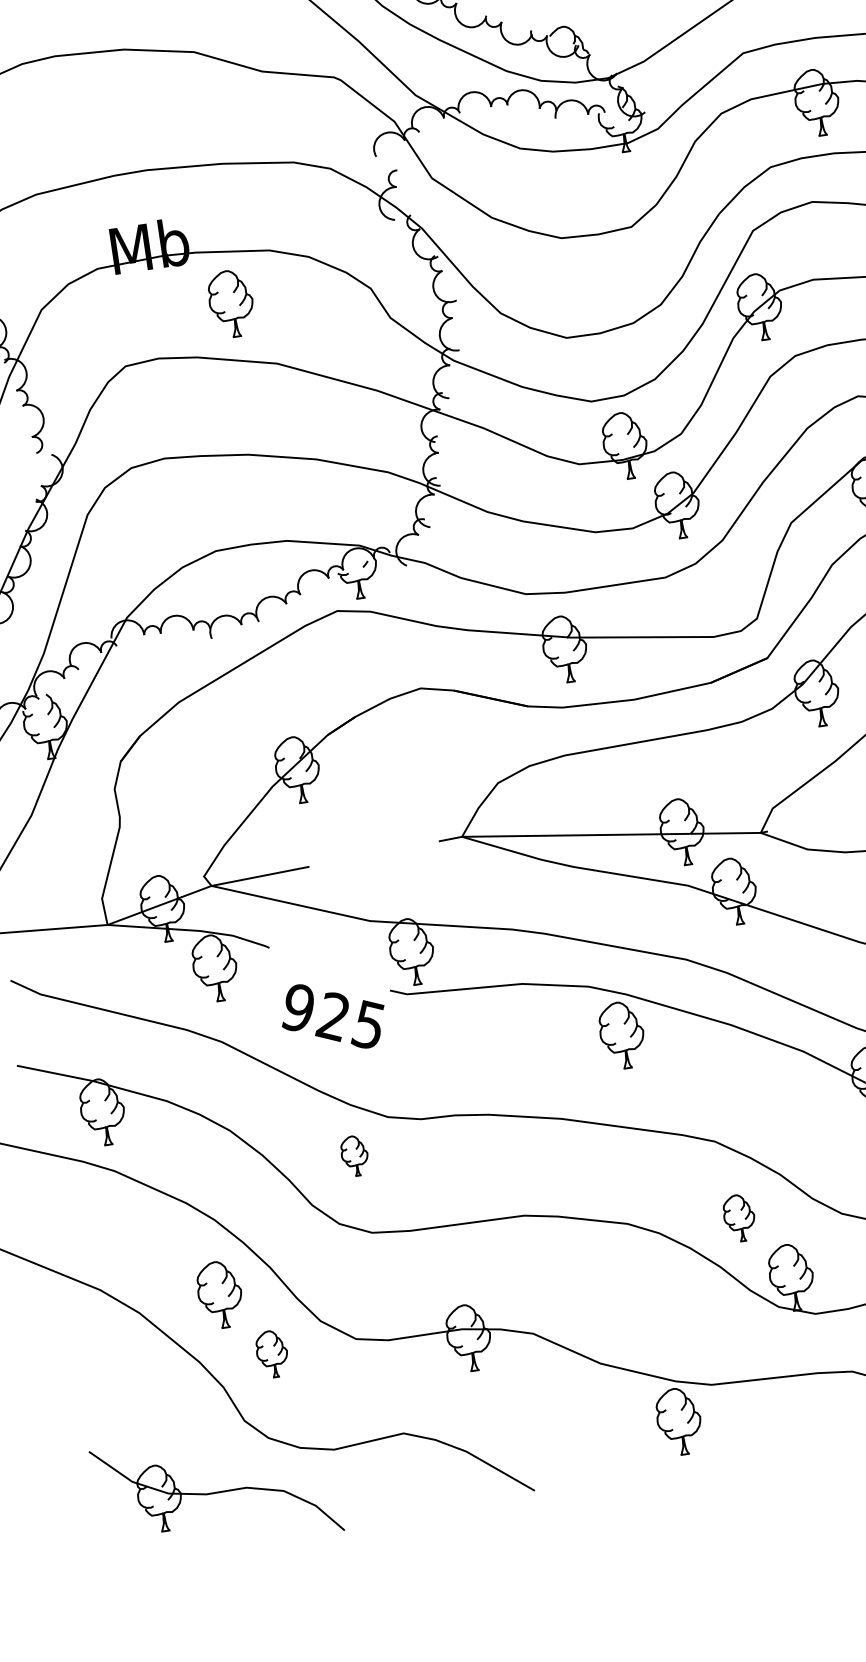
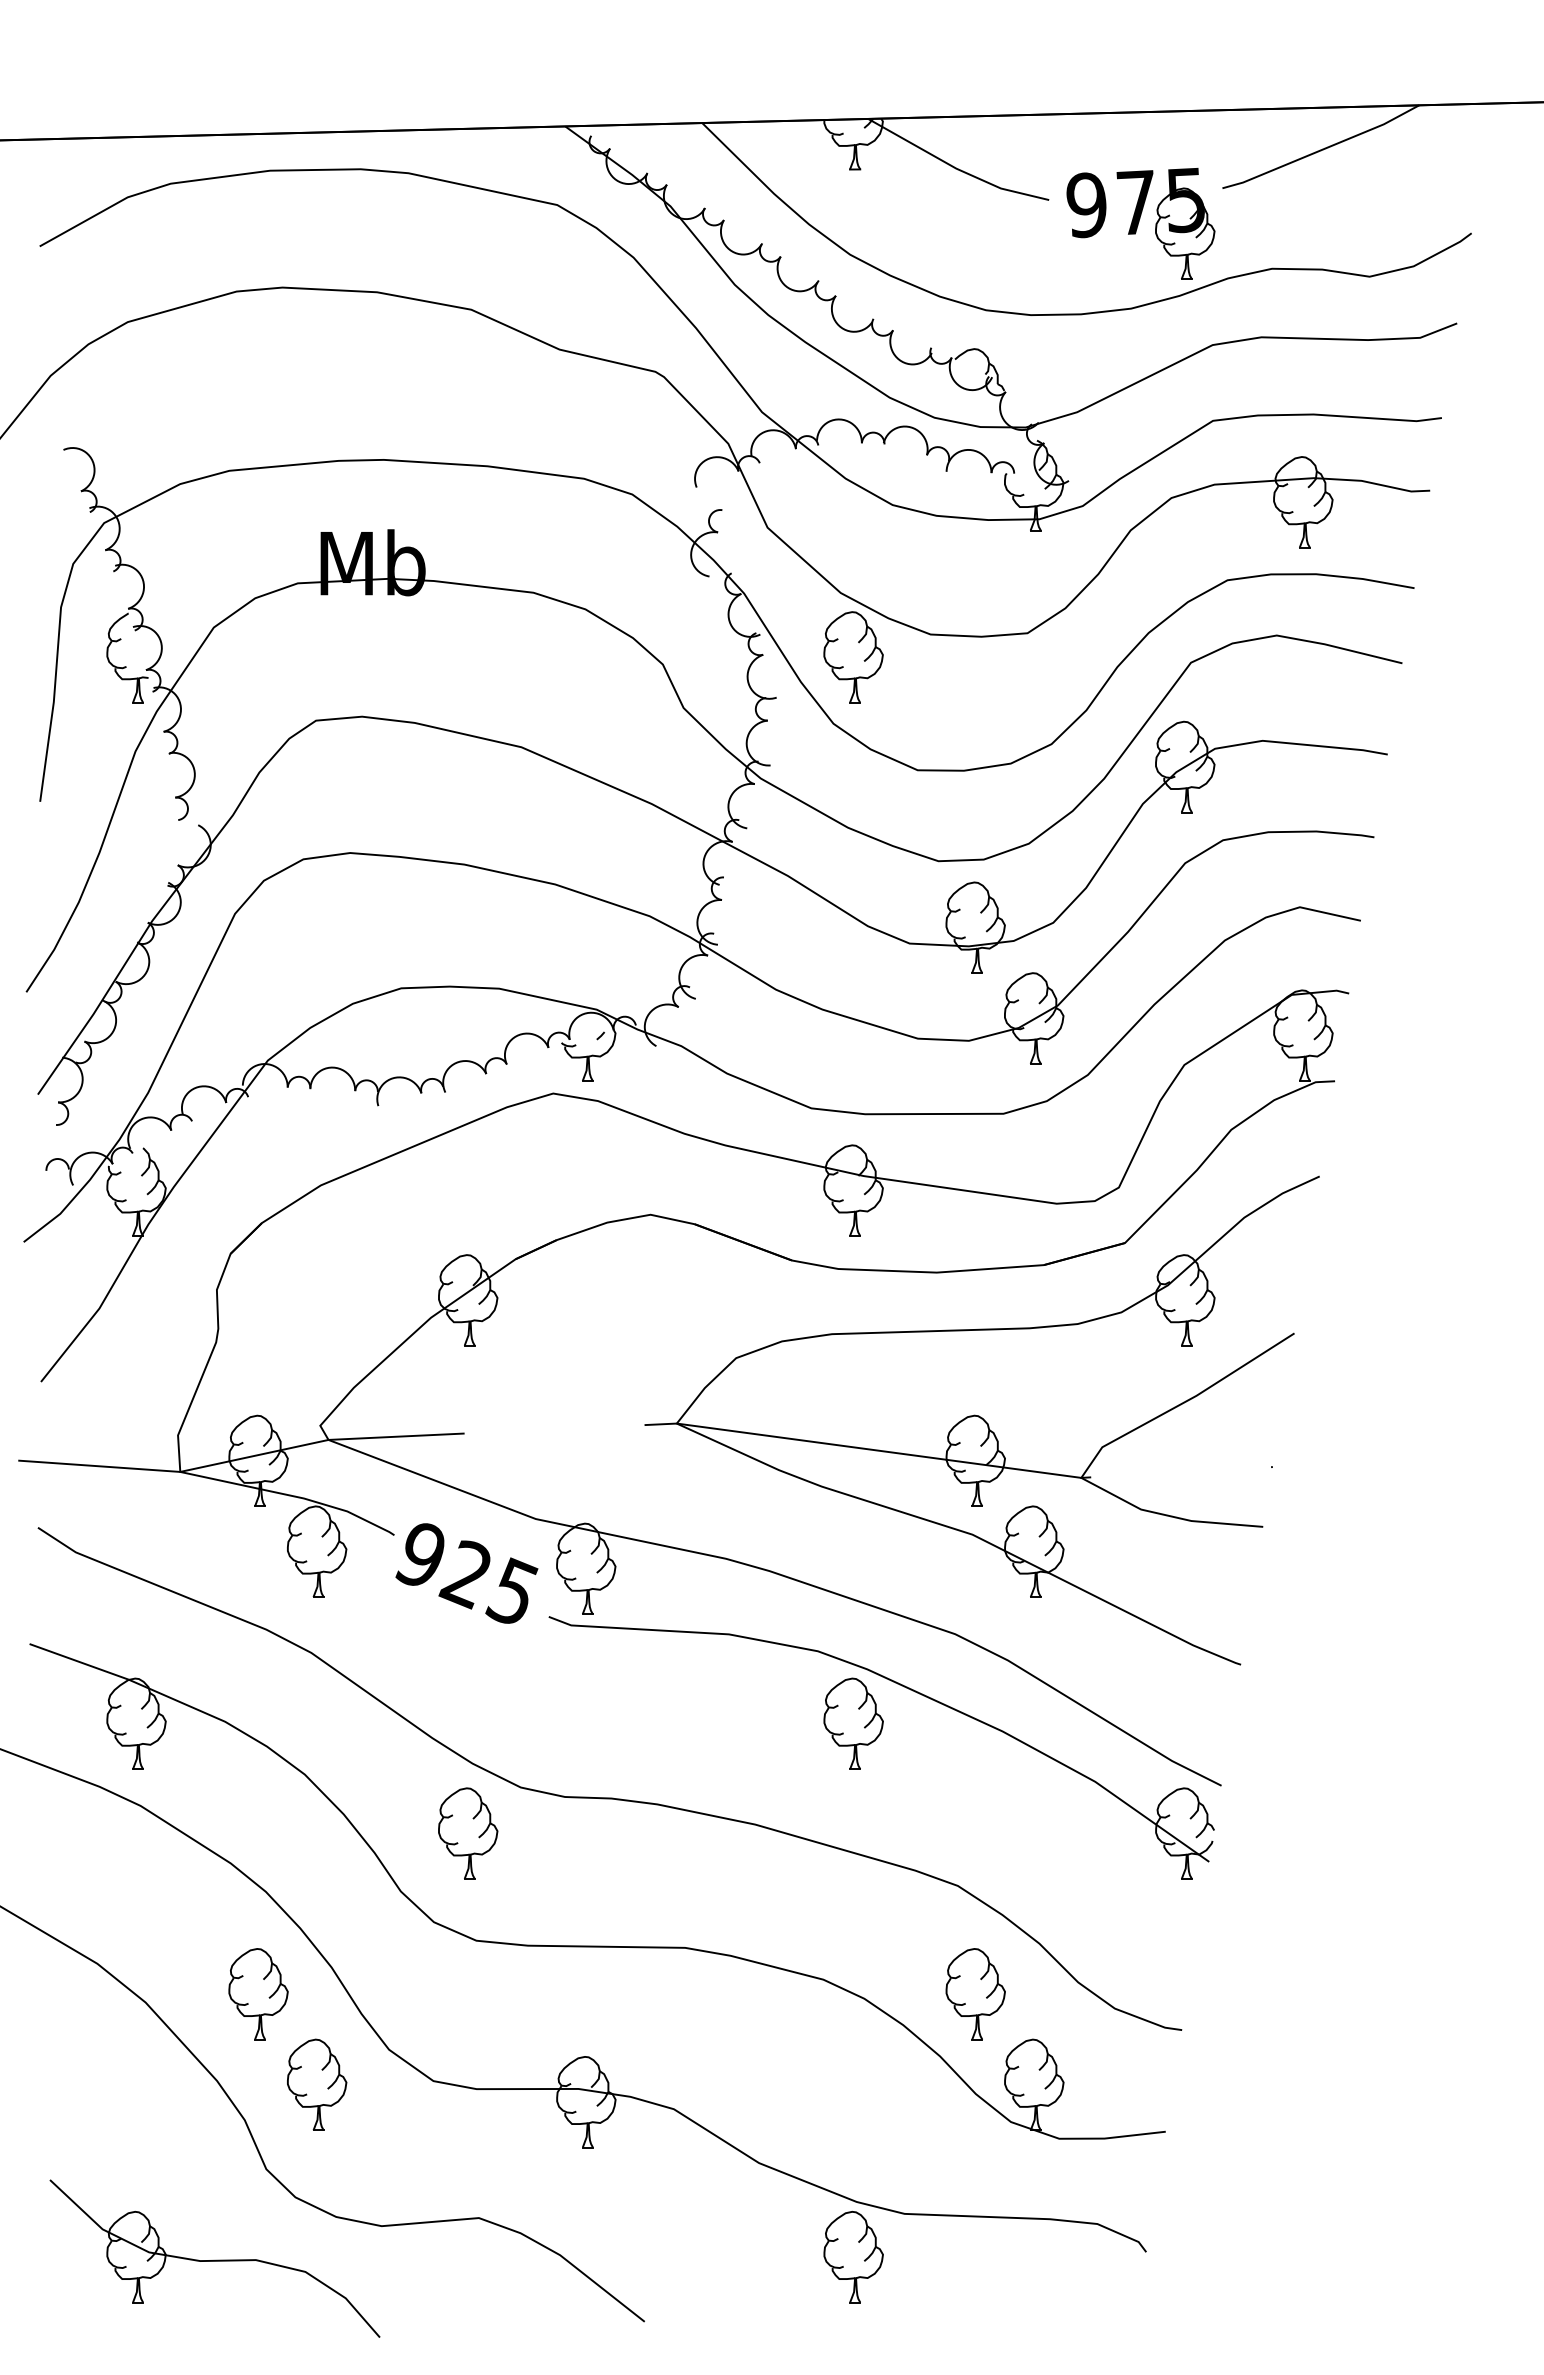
part: (231, 303) -> (853, 657), moved
text: (332, 1016) -> (466, 1573), moved
part: (355, 1156) -> (468, 1833), size x1.67
part: (739, 1218) -> (975, 1994), size x1.43
part: (272, 1353) -> (317, 2084), size x1.43

